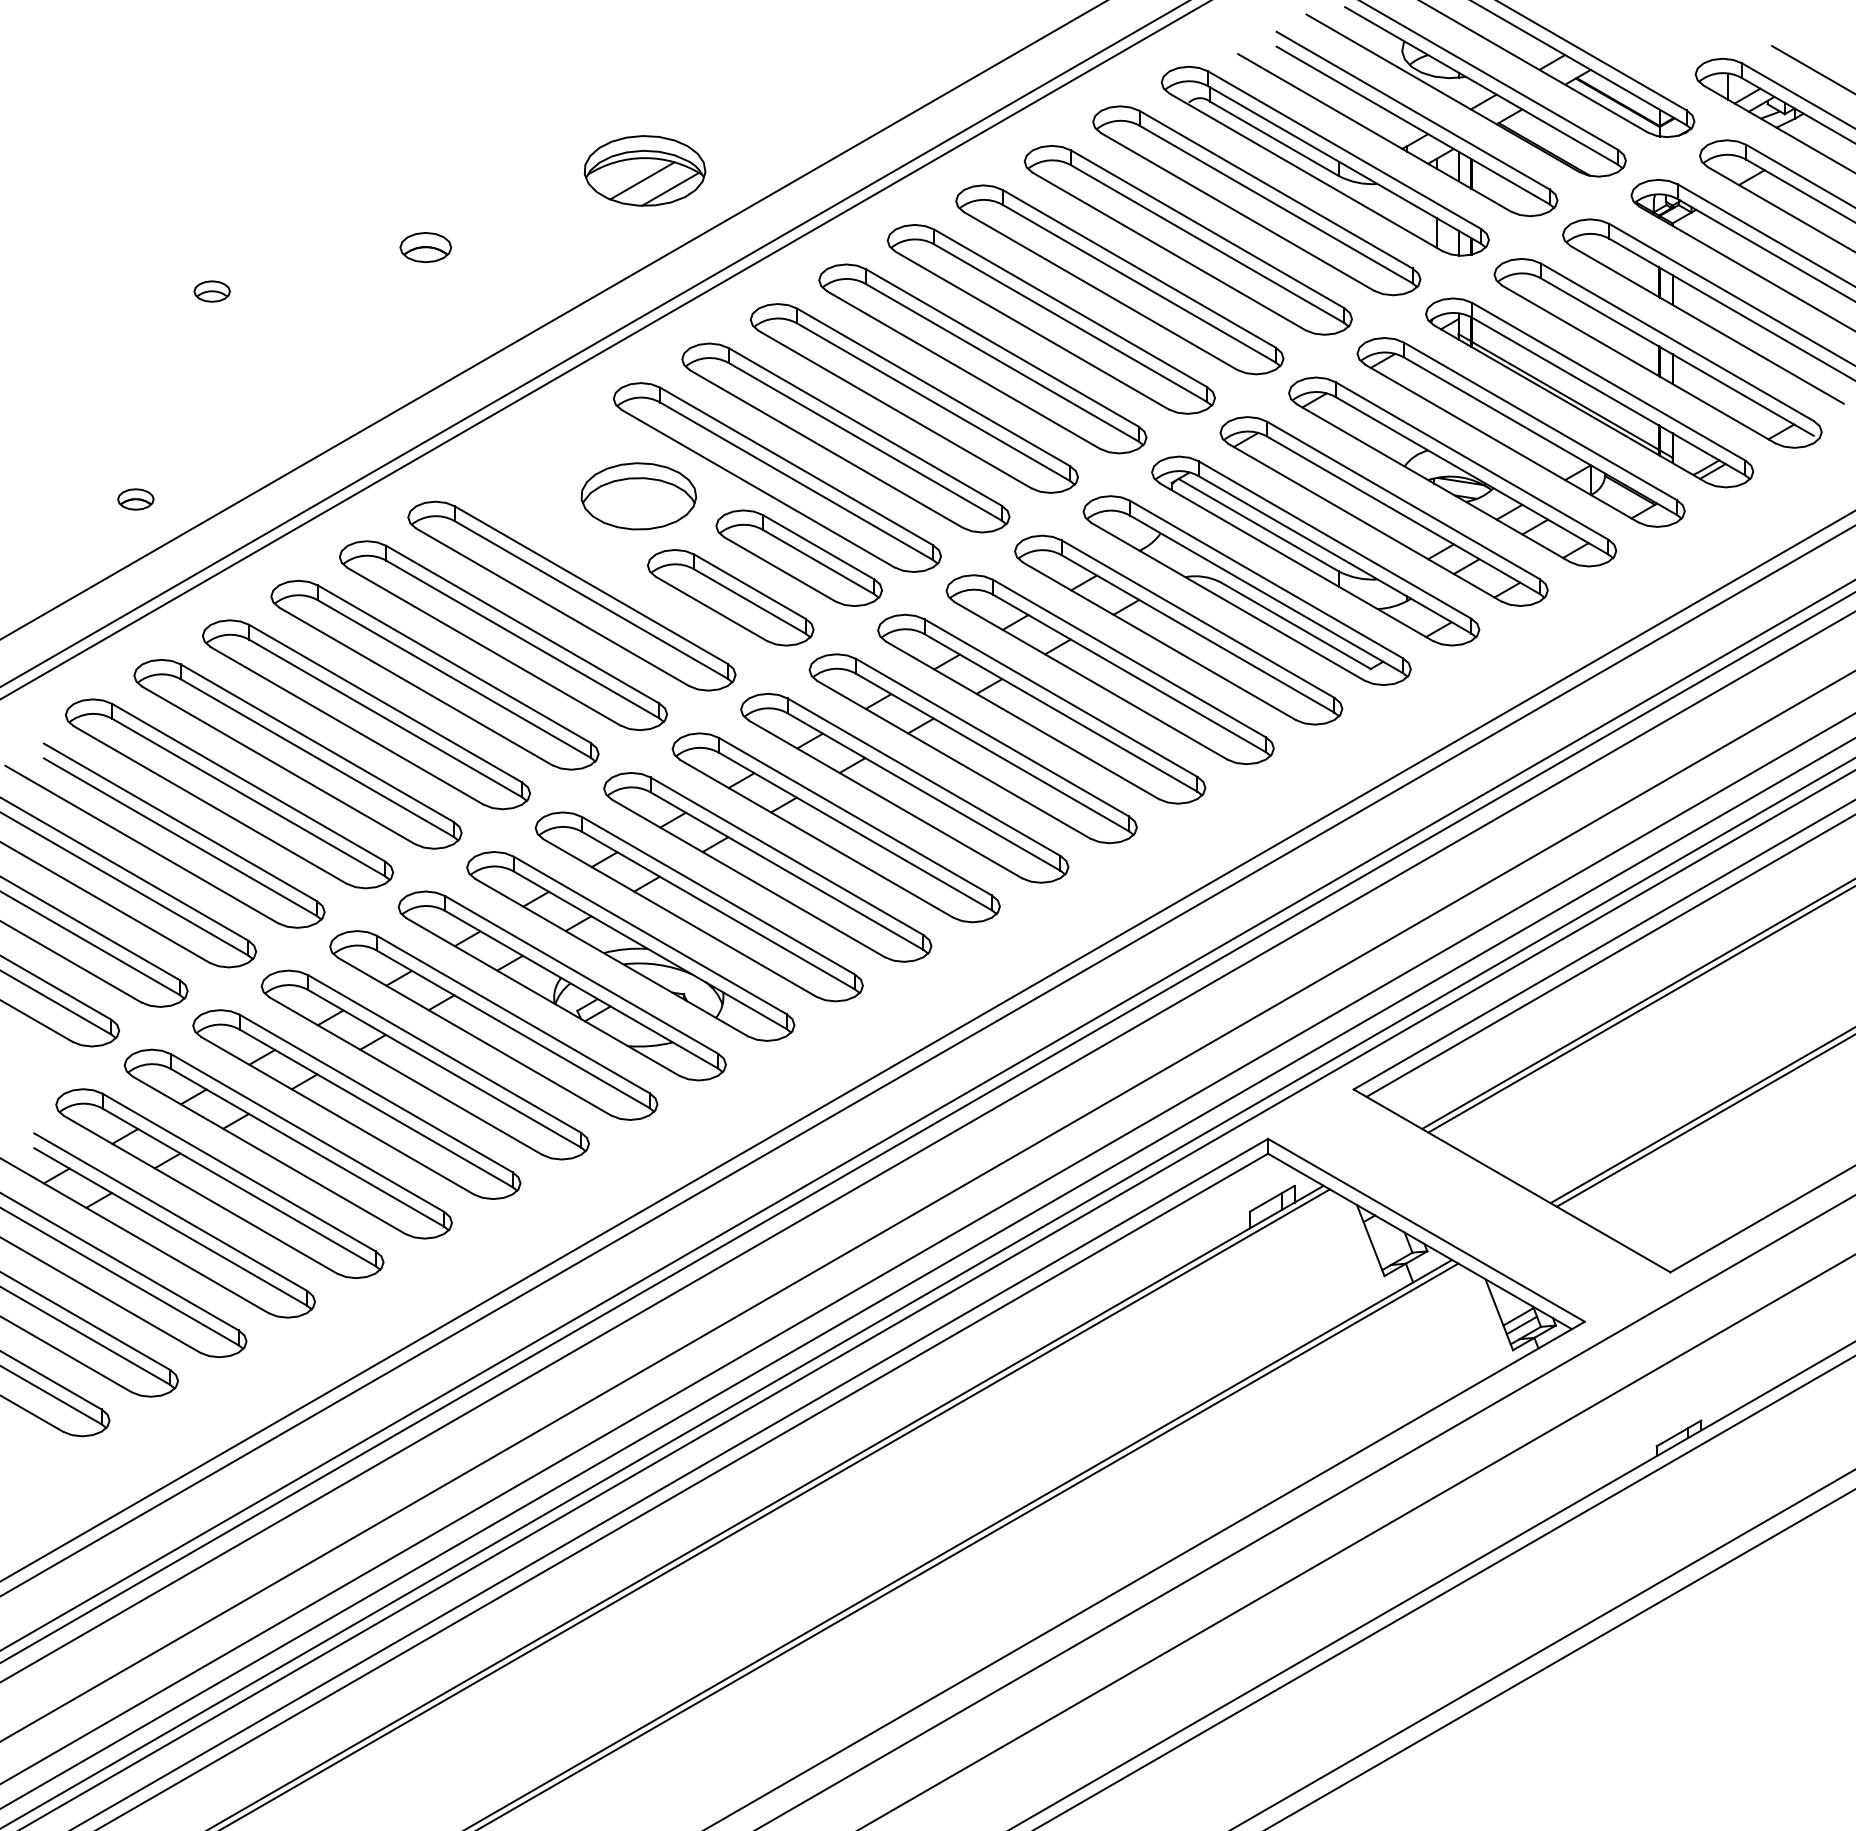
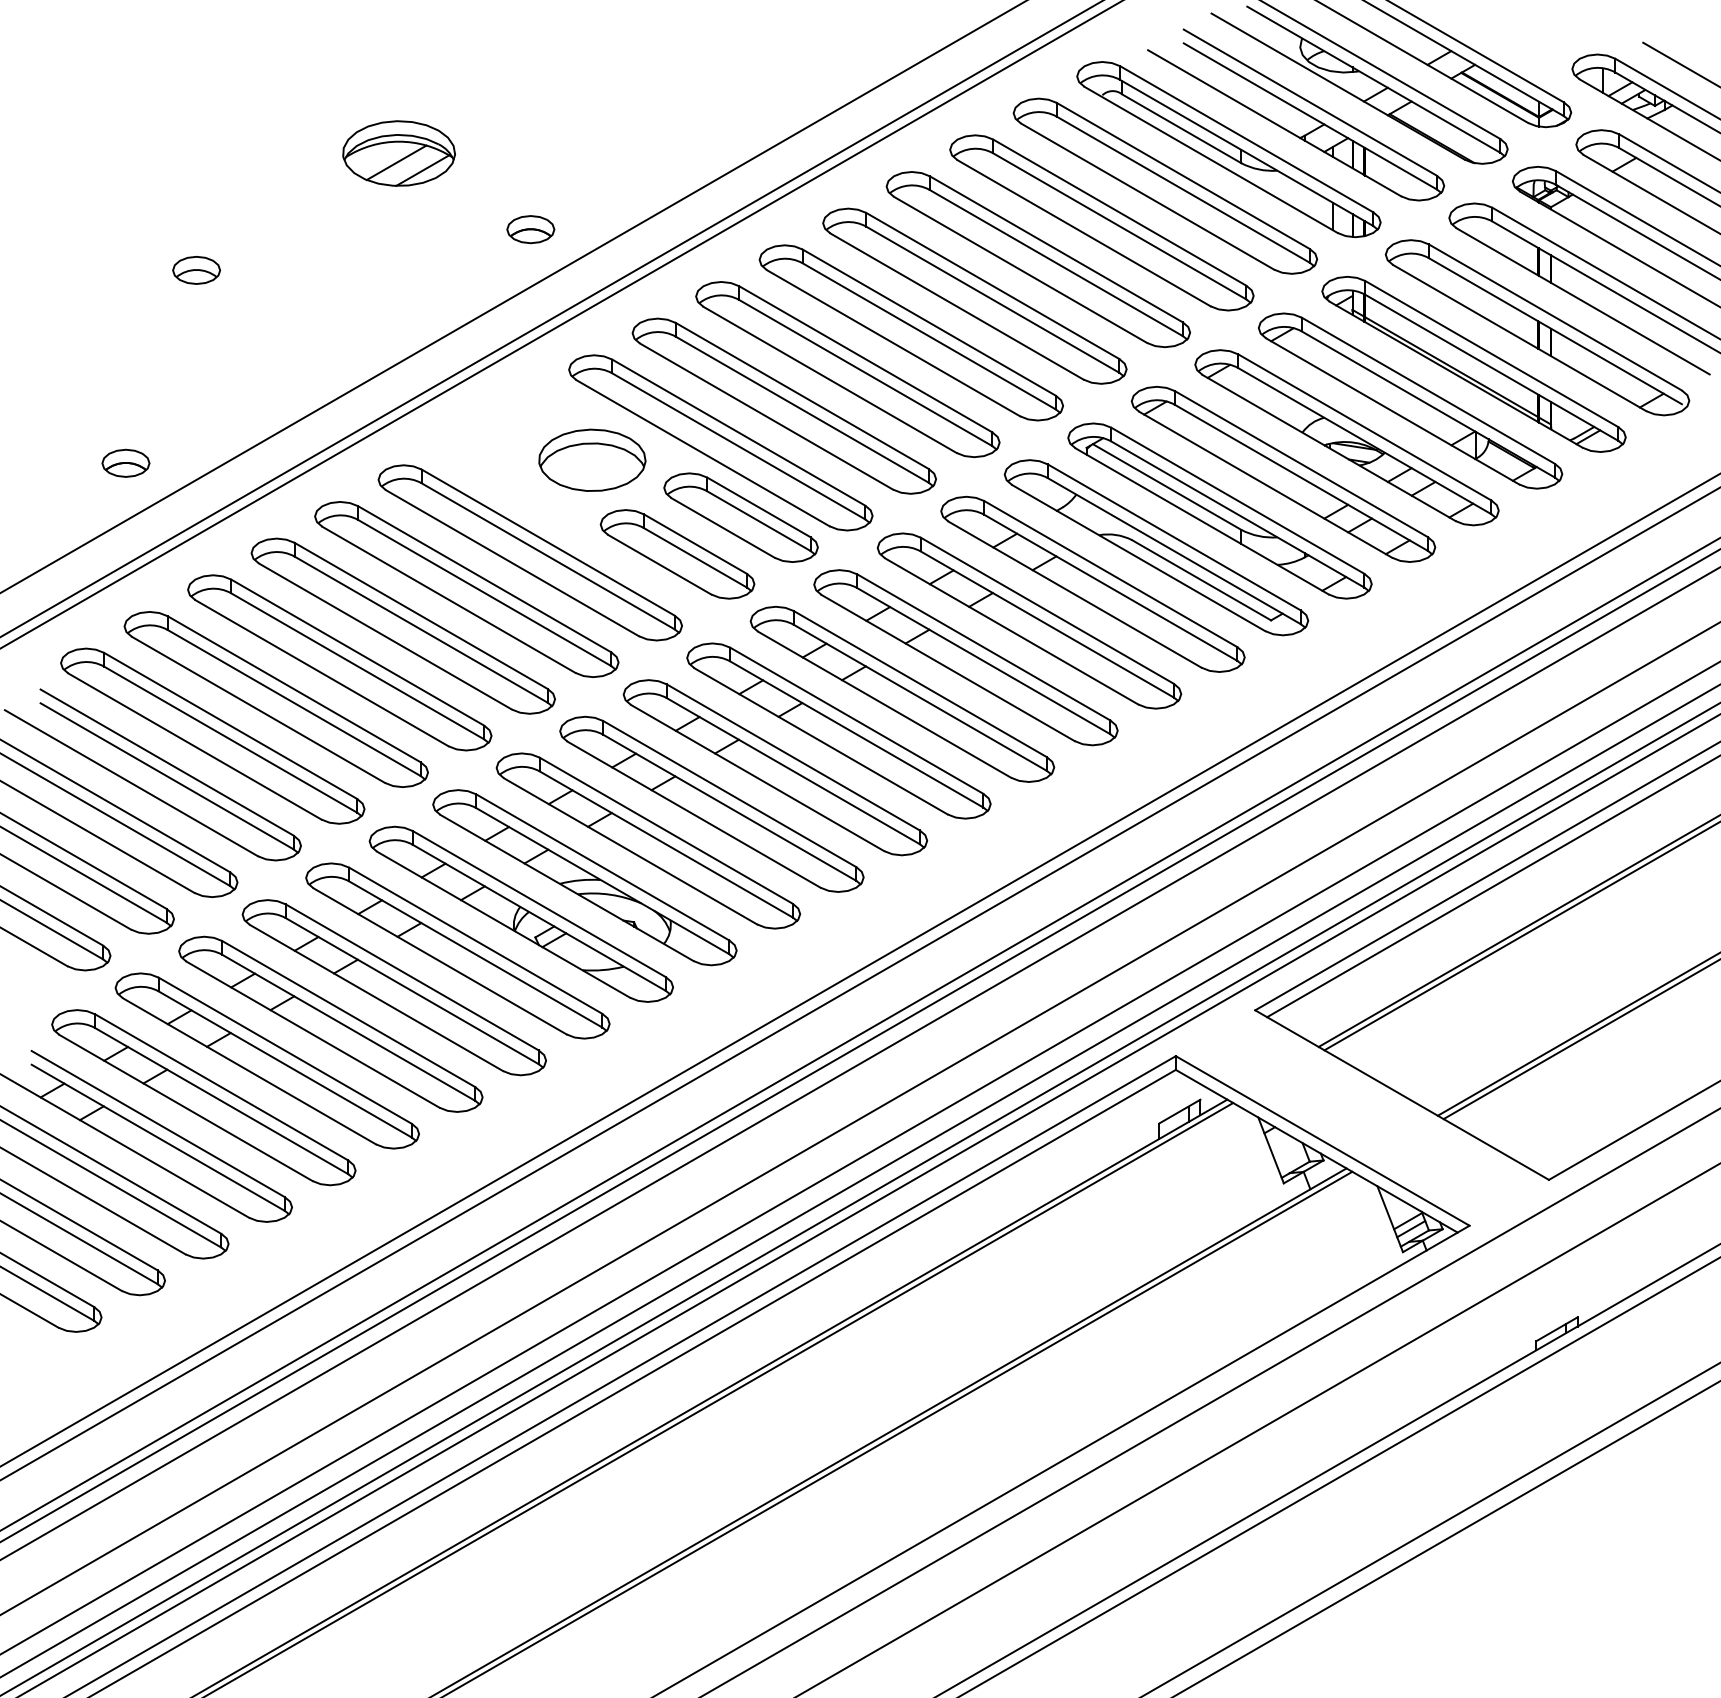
part: (644, 170) -> (398, 153), moved
part: (425, 247) -> (530, 229), moved
part: (211, 291) -> (196, 270), size x1.43
part: (135, 498) -> (125, 462), size x1.43

